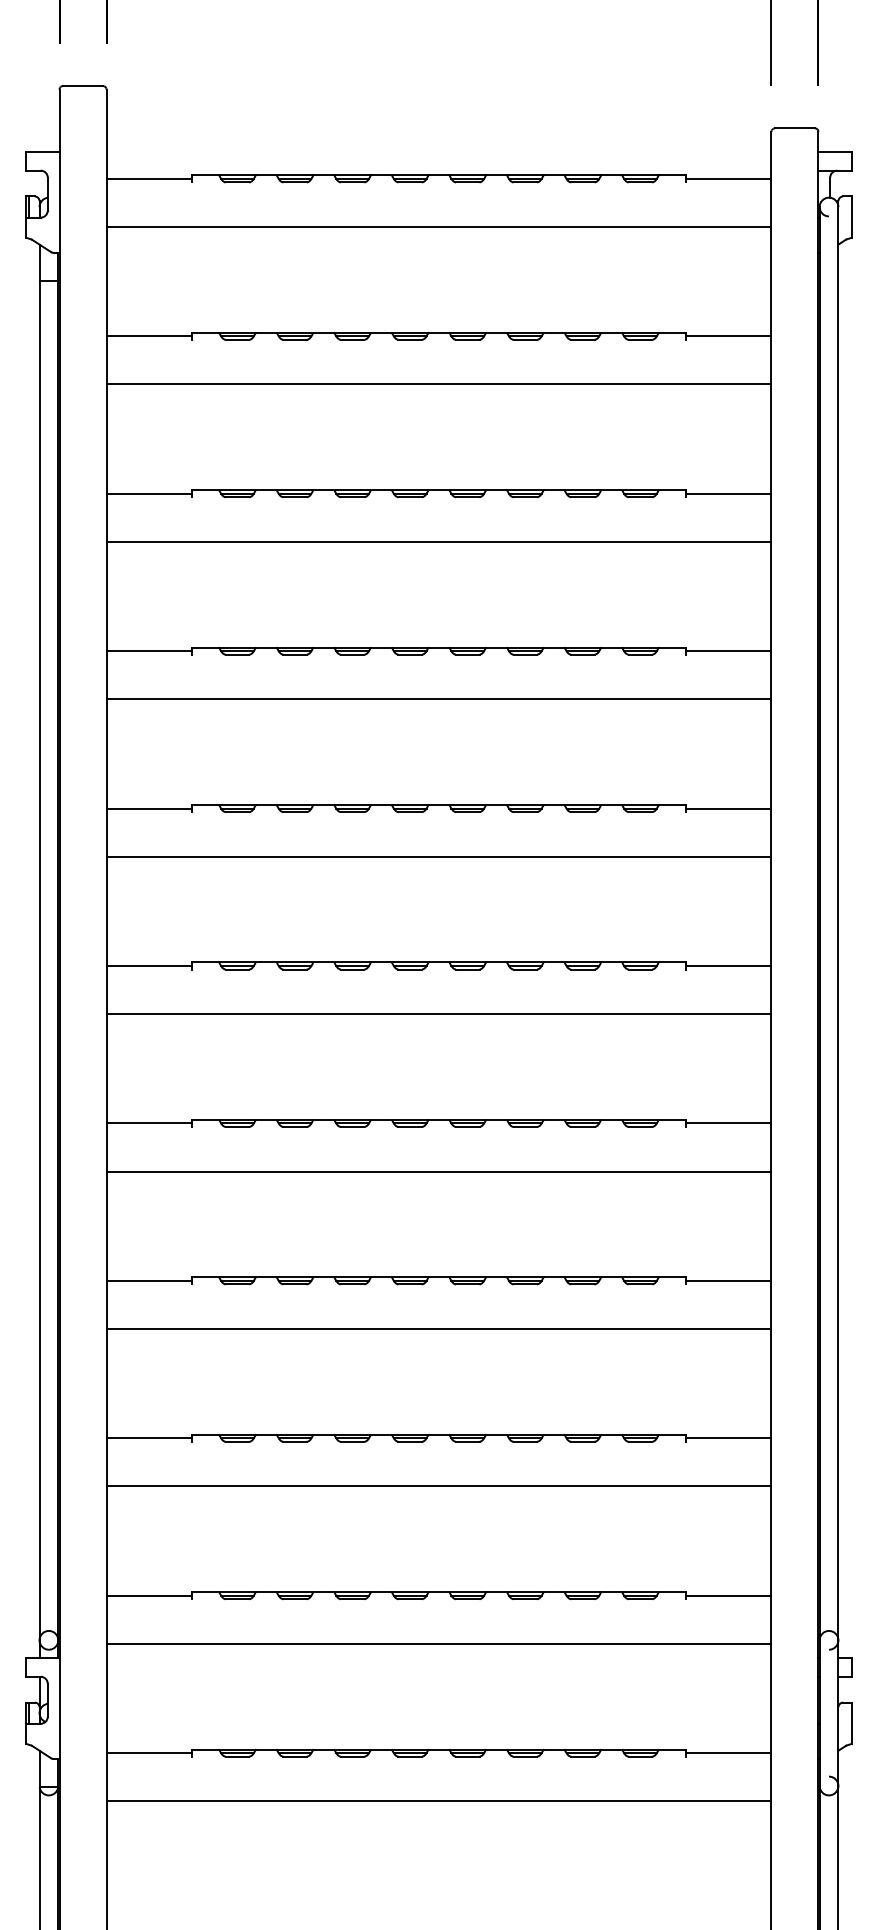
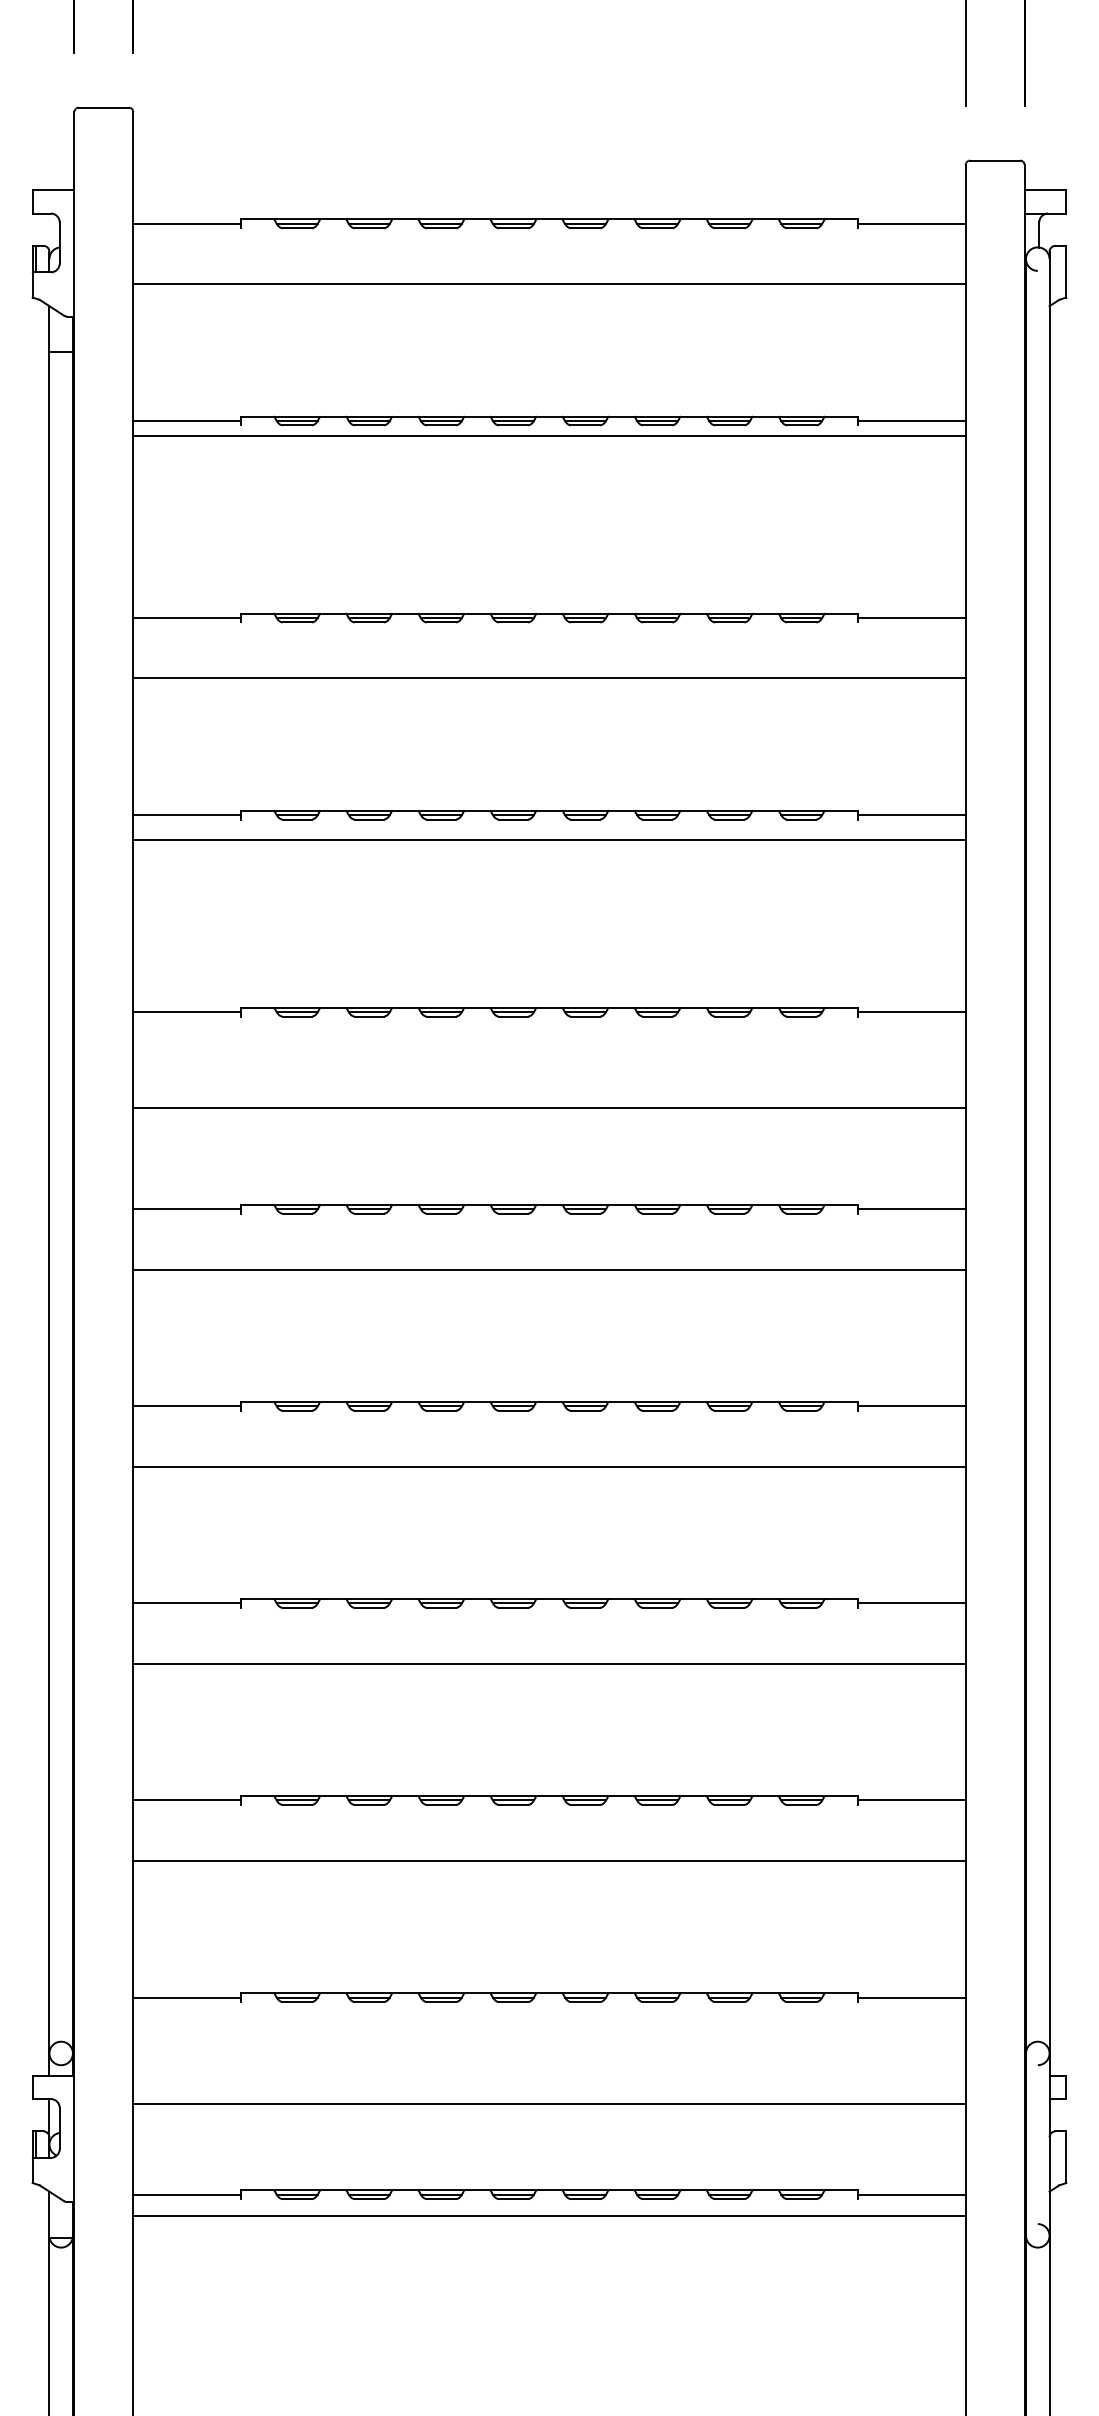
line: (438, 384) -> (548, 436), moved
line: (438, 699) -> (548, 840), moved
line: (438, 856) -> (548, 1107), moved
line: (438, 1643) -> (548, 2103), moved
line: (438, 1801) -> (548, 2216), moved

